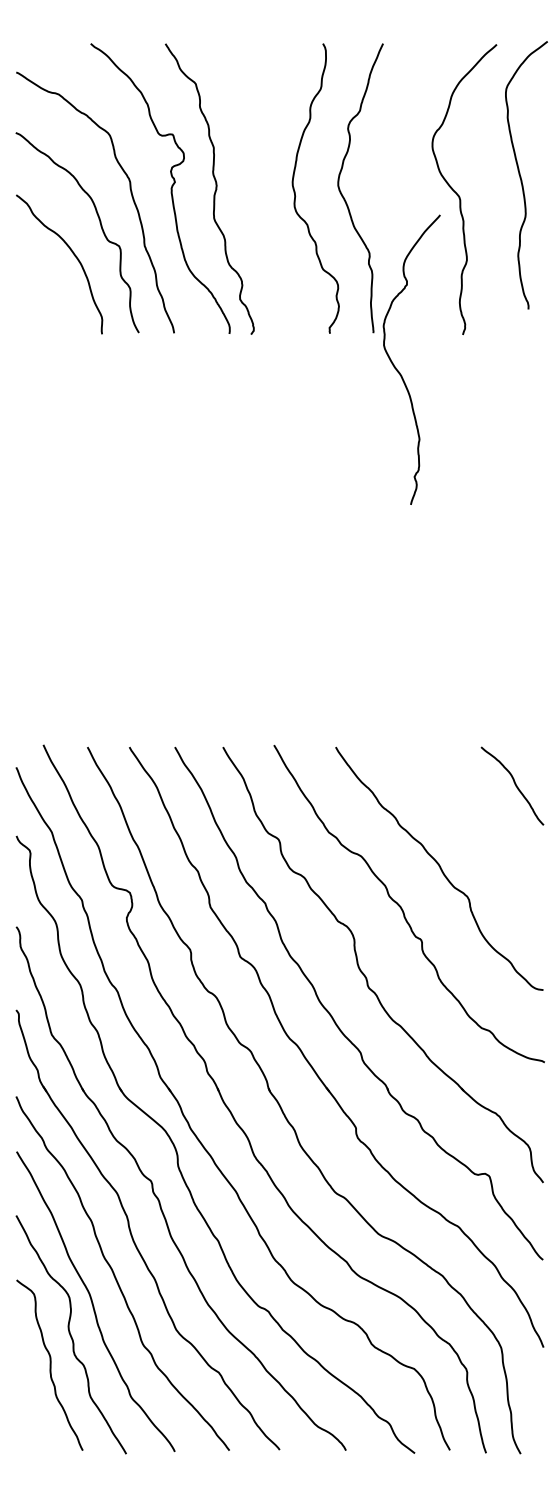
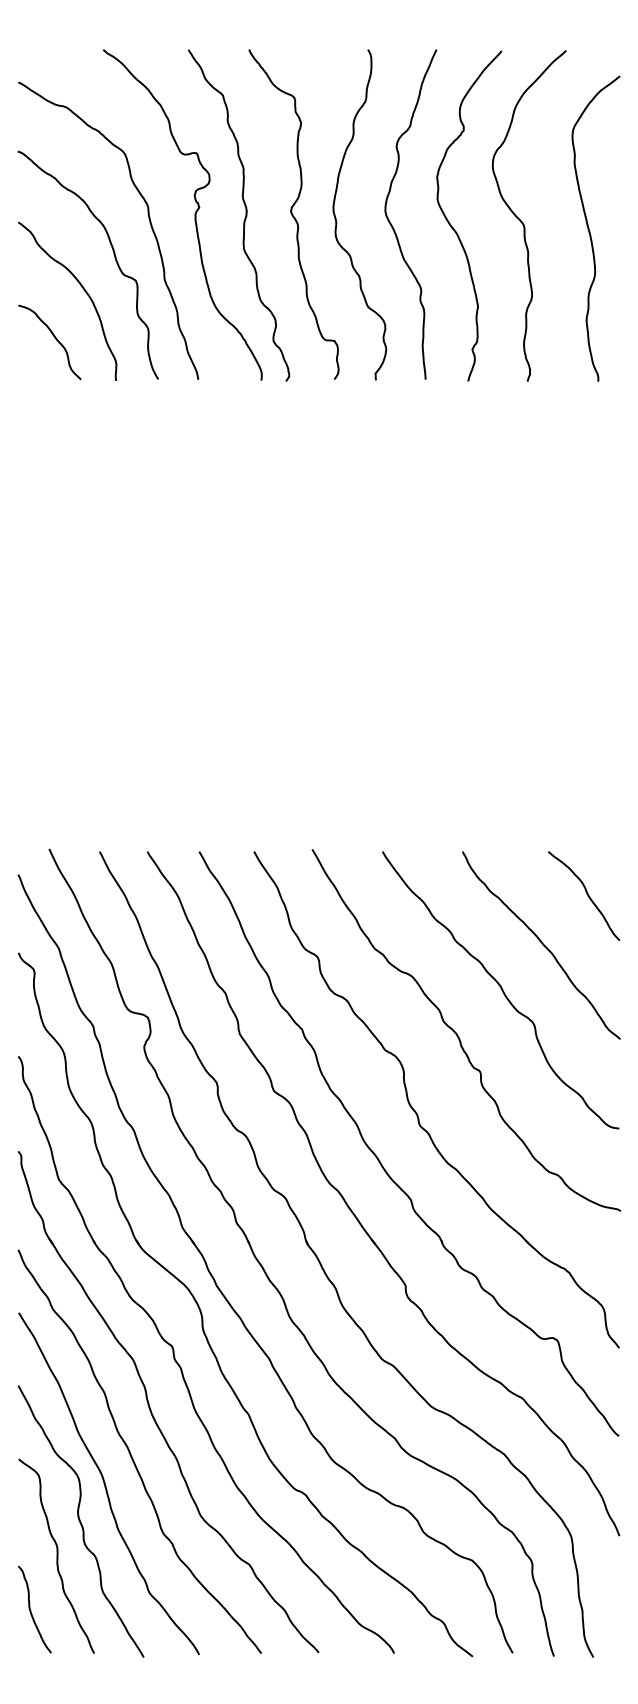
curve: (521, 177) -> (590, 231), moved
curve: (257, 188) -> (293, 214), added
curve: (47, 297) -> (54, 338), added
curve: (398, 370) -> (454, 228), moved
curve: (476, 829) -> (542, 945), added
curve: (27, 1412) -> (31, 1610), added

